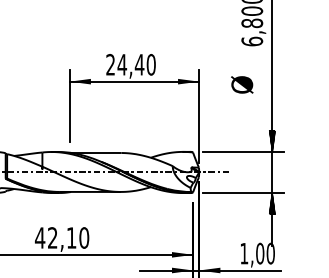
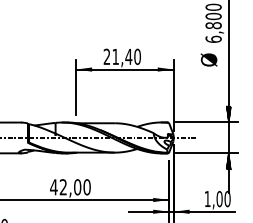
text: (121, 64) -> (115, 56), 24,40 -> 21,40
text: (241, 84) -> (208, 59), moved
text: (71, 238) -> (77, 187), 42,10 -> 42,00

